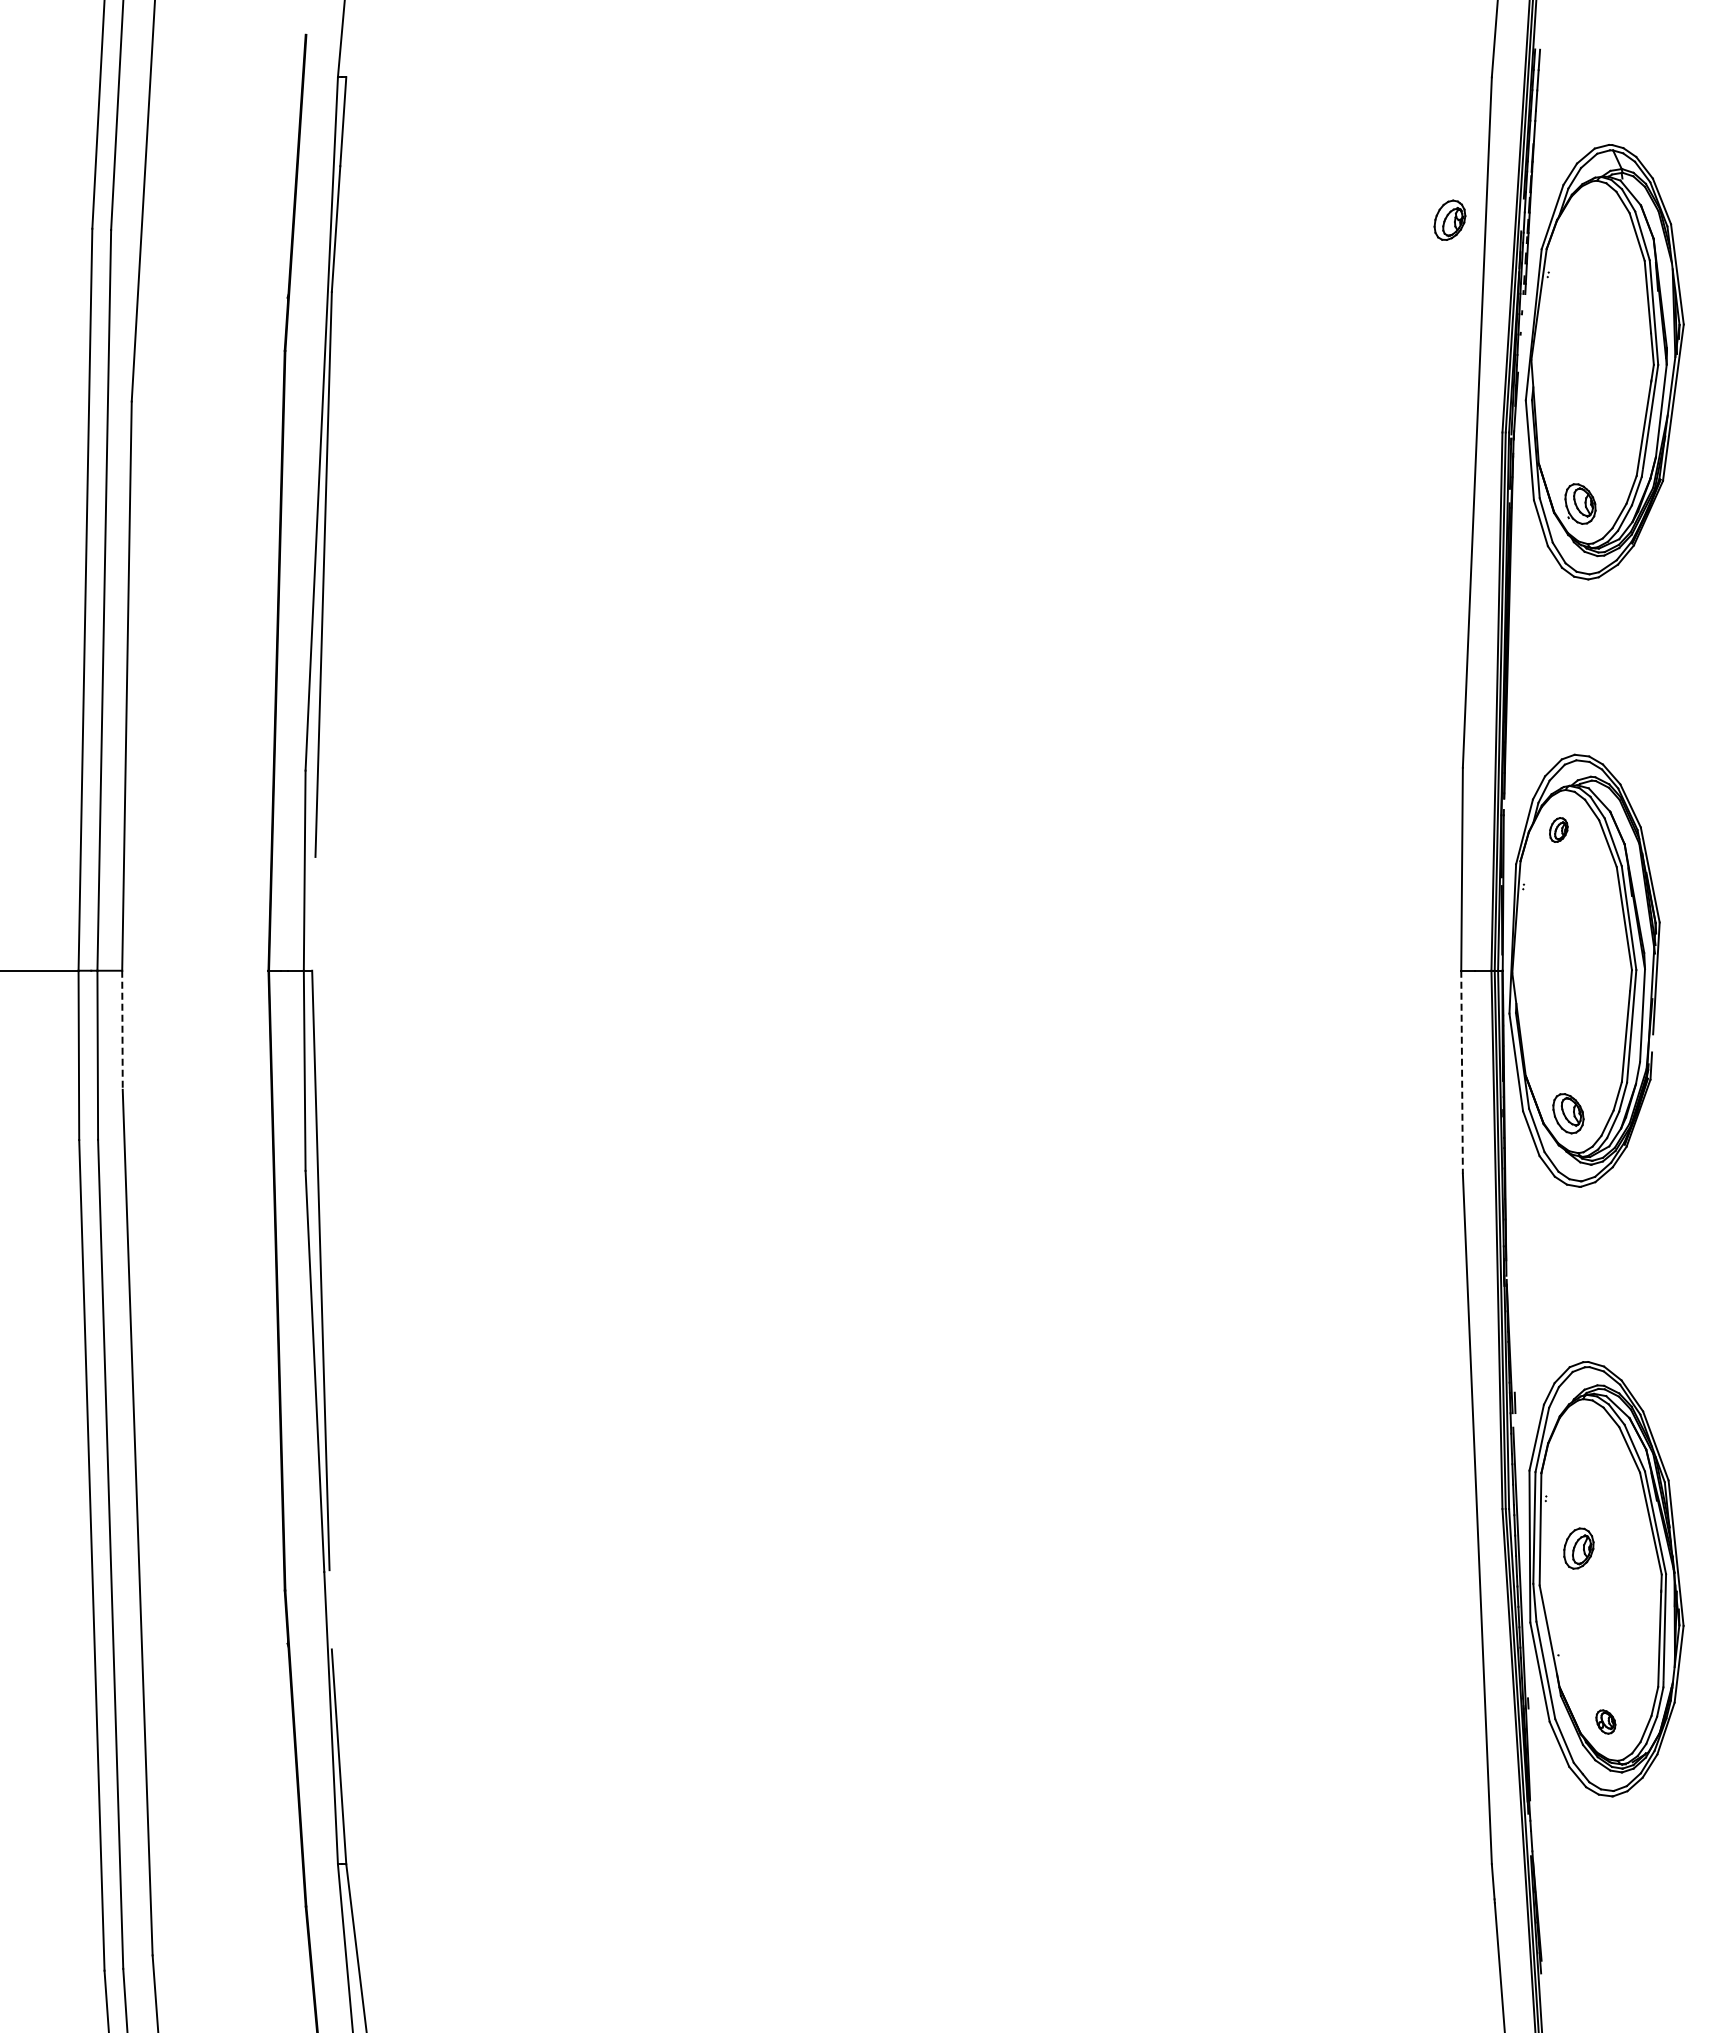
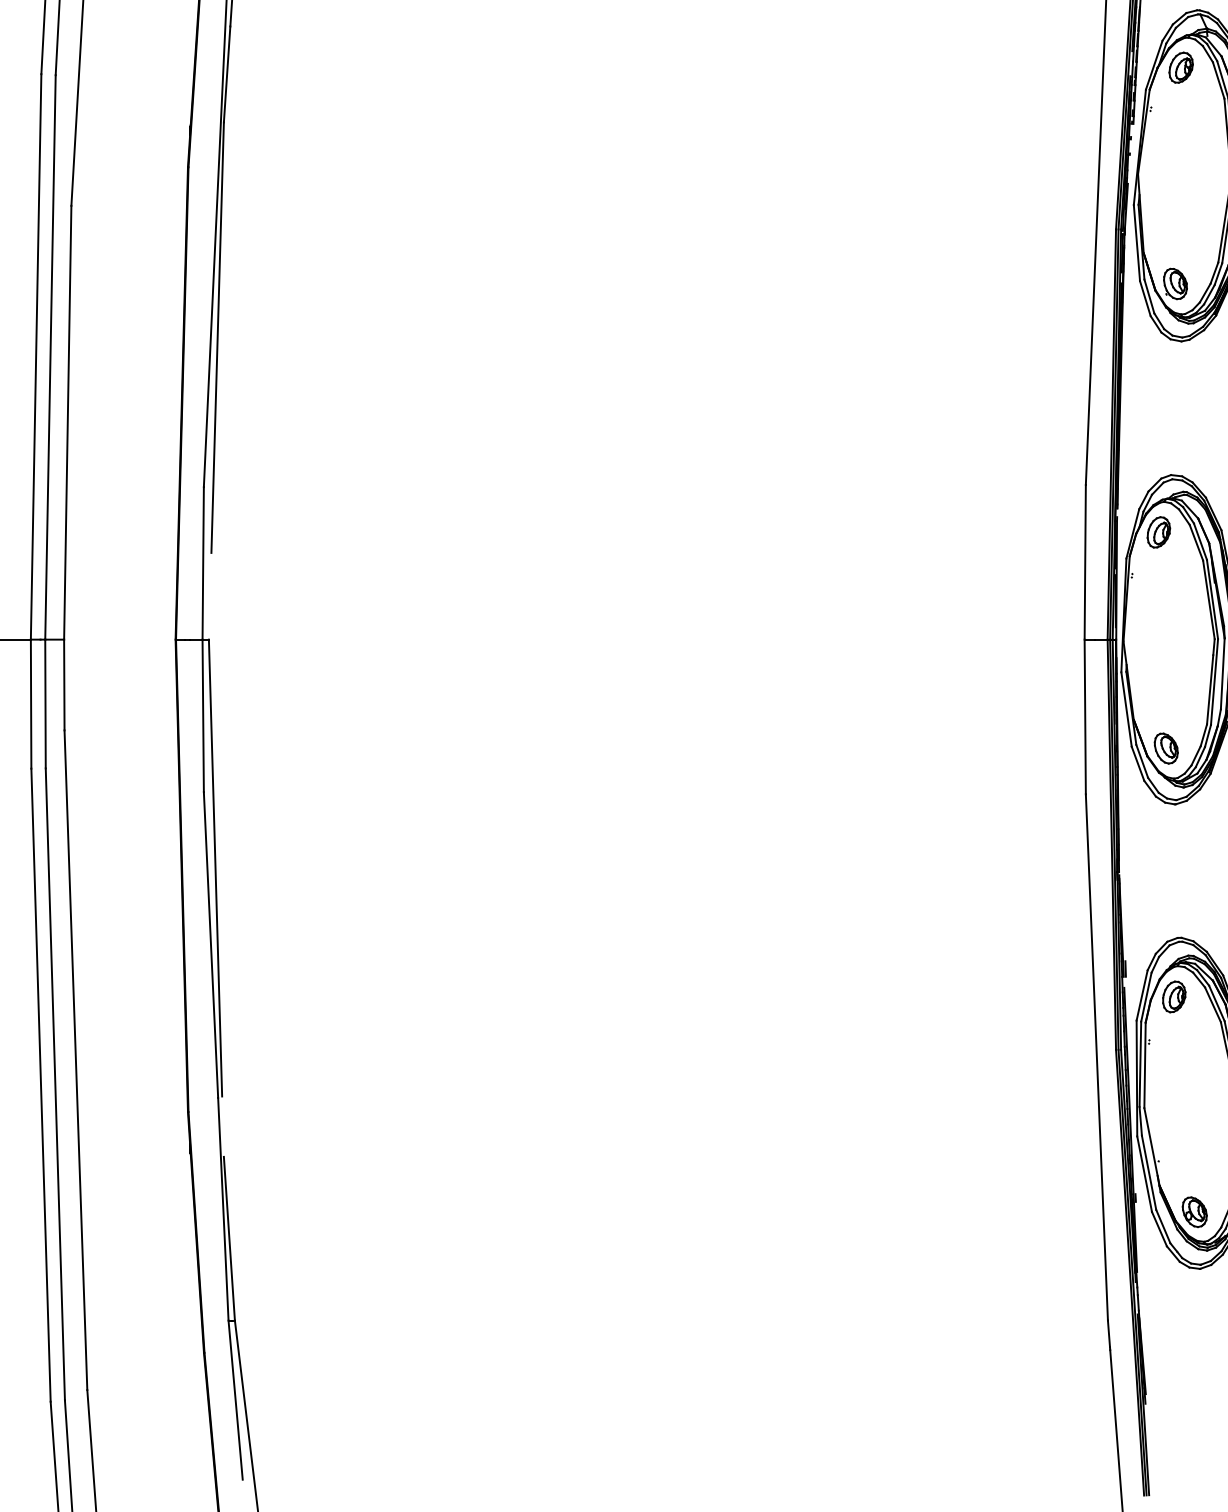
part: (1449, 219) -> (1180, 67), moved
part: (1558, 829) -> (1158, 532), size x1.67
line: (122, 1030) -> (64, 685), dashed -> solid
line: (1462, 1072) -> (1085, 717), dashed -> solid
part: (1578, 1548) -> (1173, 996), moved
part: (1605, 1721) -> (1194, 1211), size x1.67

